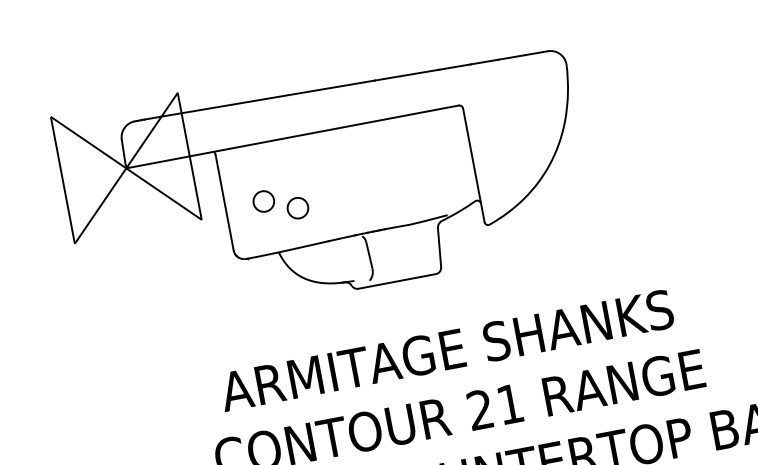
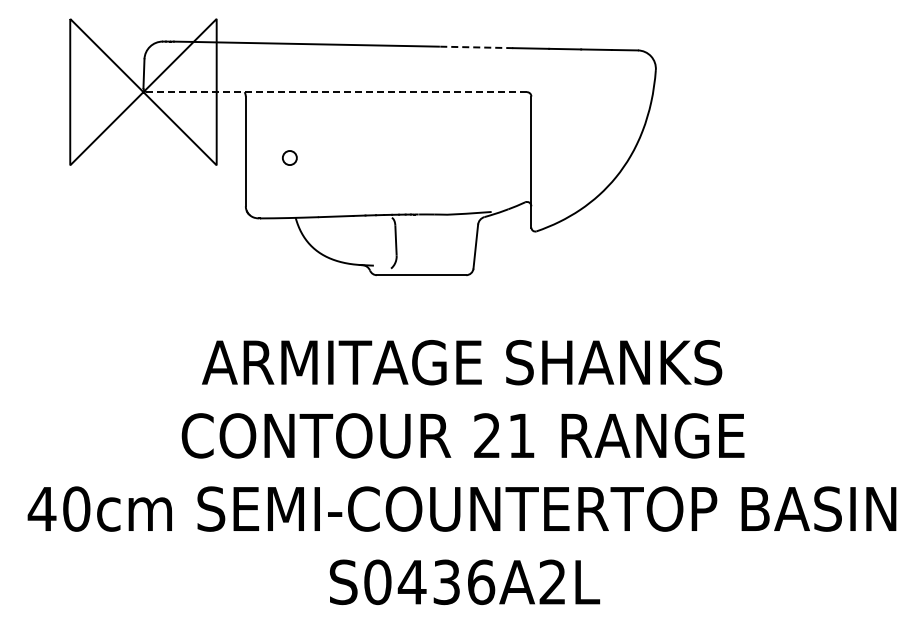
line: (406, 75) -> (475, 47), solid -> dashed
line: (294, 136) -> (337, 92), solid -> dashed
circle: (263, 201) -> (289, 157), size x0.6
circle: (297, 208) -> (325, 172), removed

